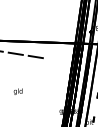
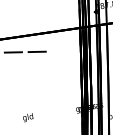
text: (17, 91) -> (27, 117), moved

